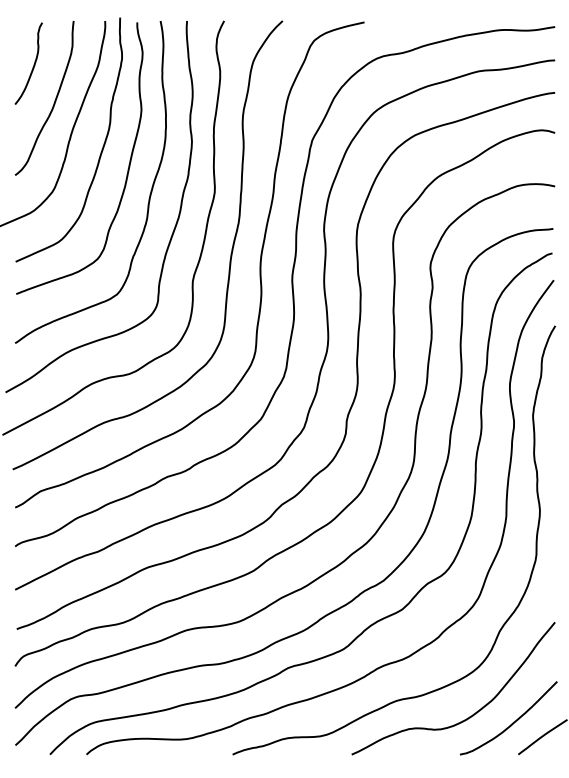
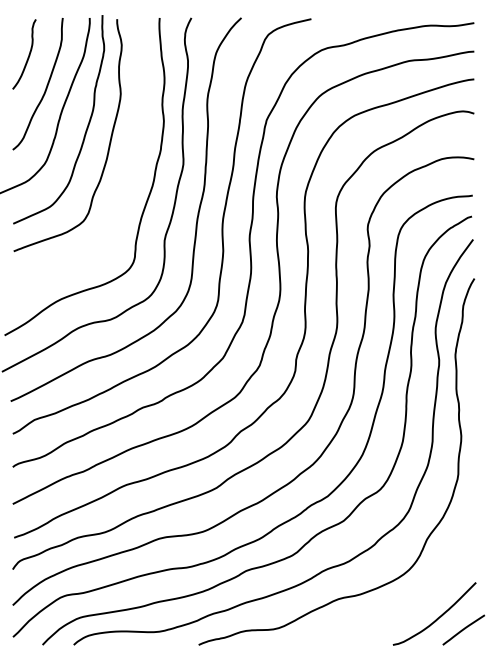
curve: (149, 193) -> (127, 165), removed
curve: (472, 714) -> (403, 610), removed

